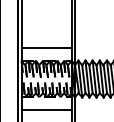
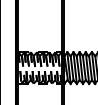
line: (45, 48) -> (39, 41), removed
line: (45, 109) -> (39, 94), removed

